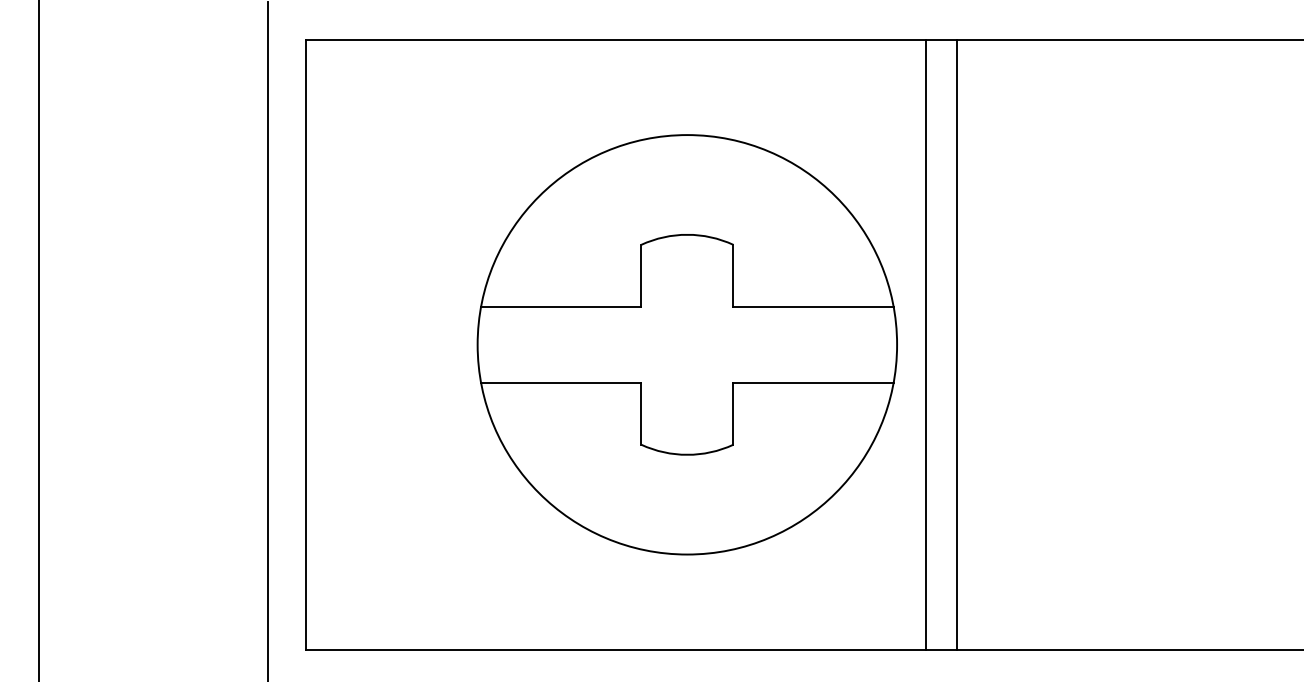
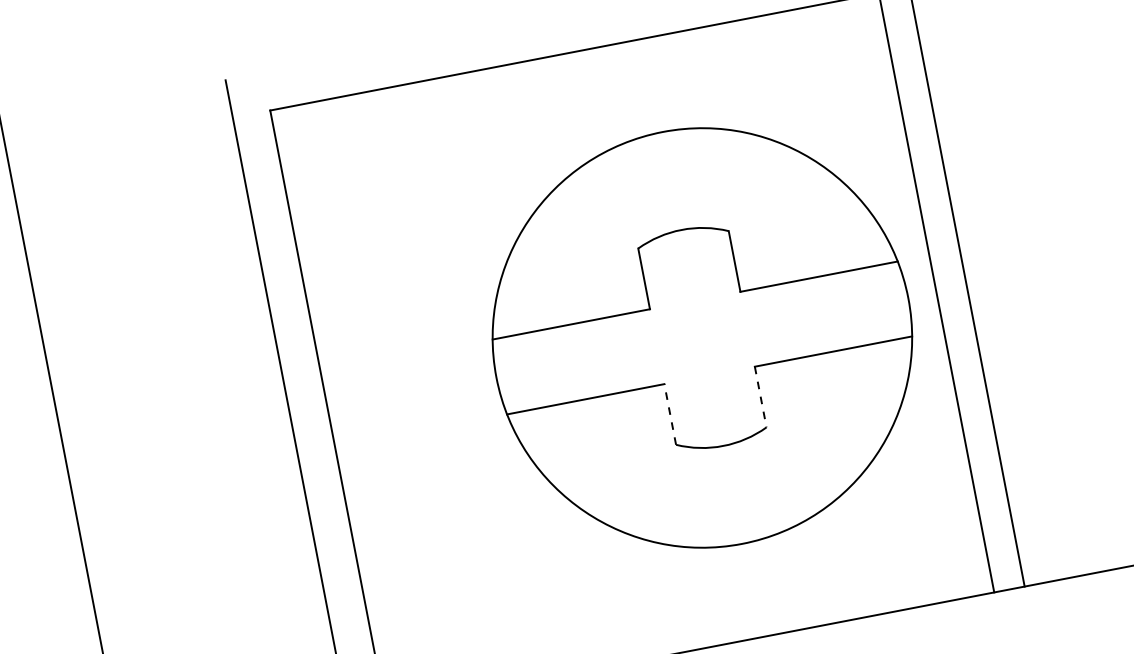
line: (641, 413) -> (670, 414), solid -> dashed
line: (733, 413) -> (760, 396), solid -> dashed

